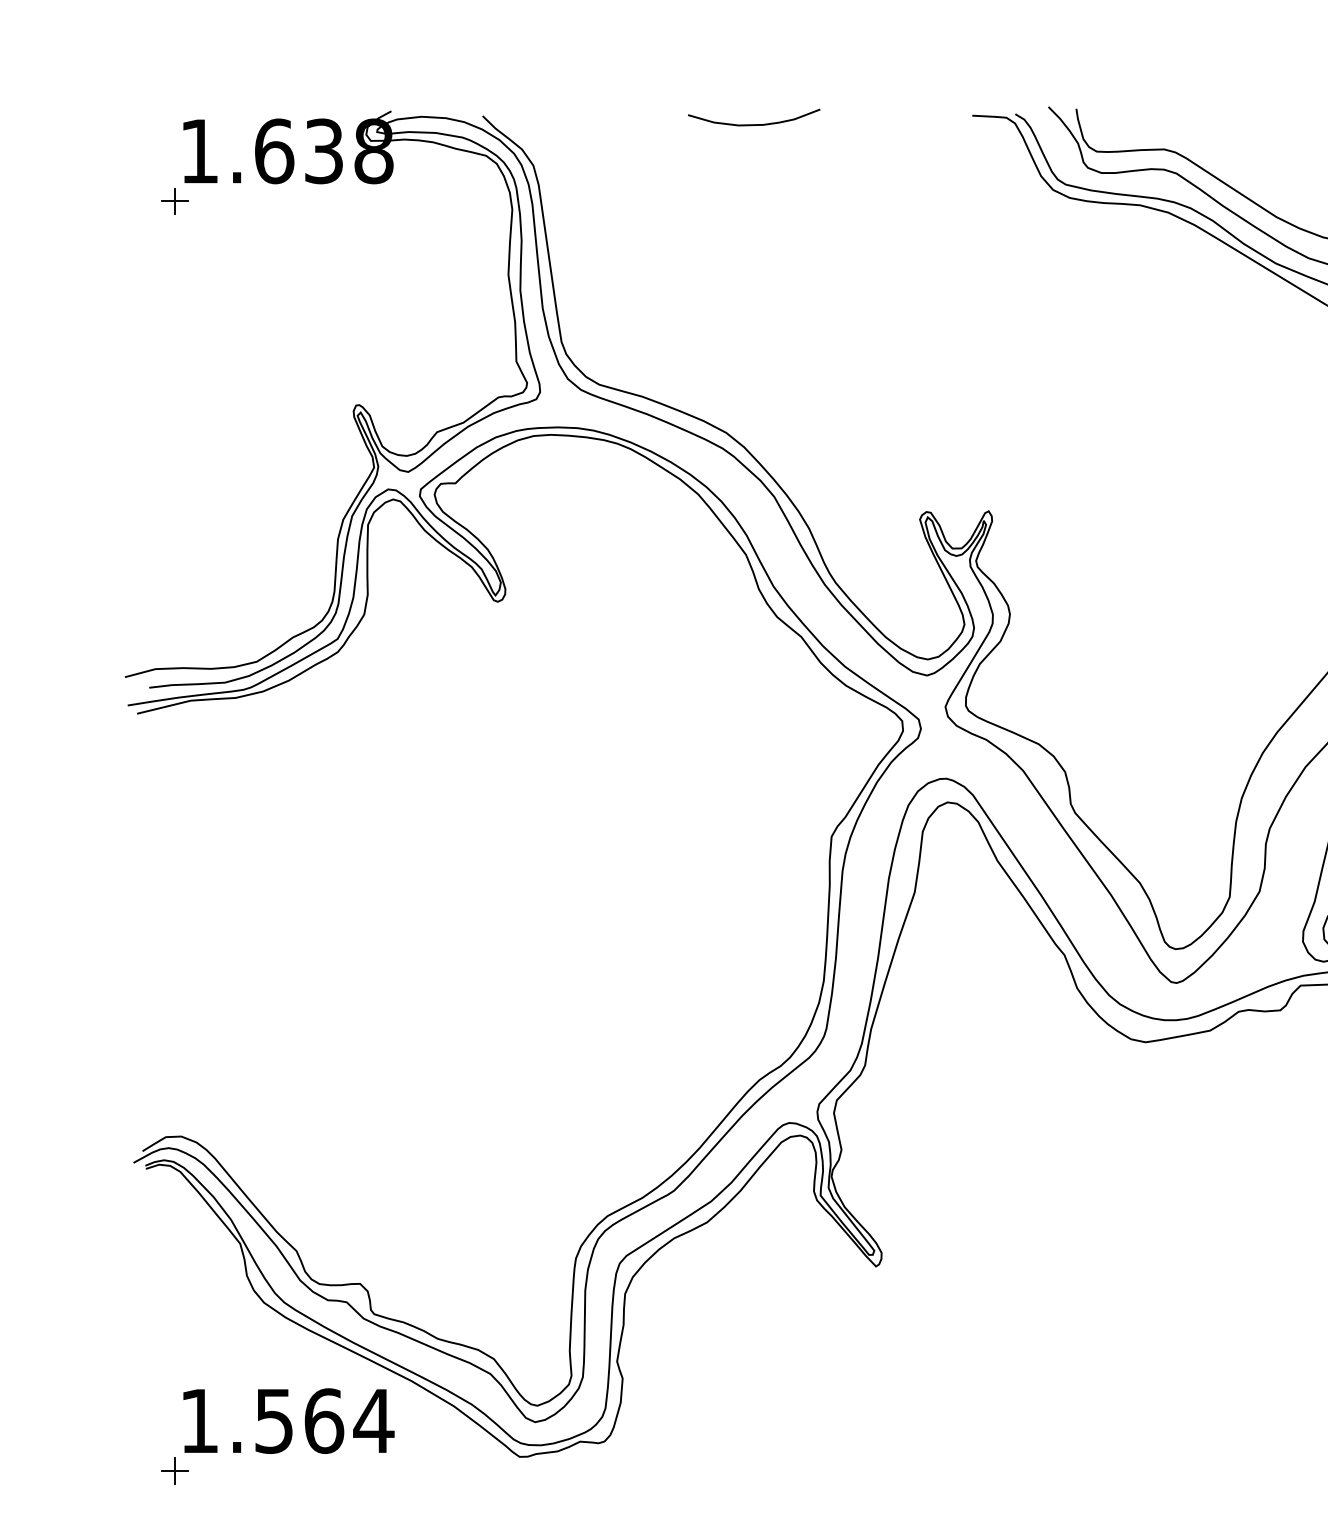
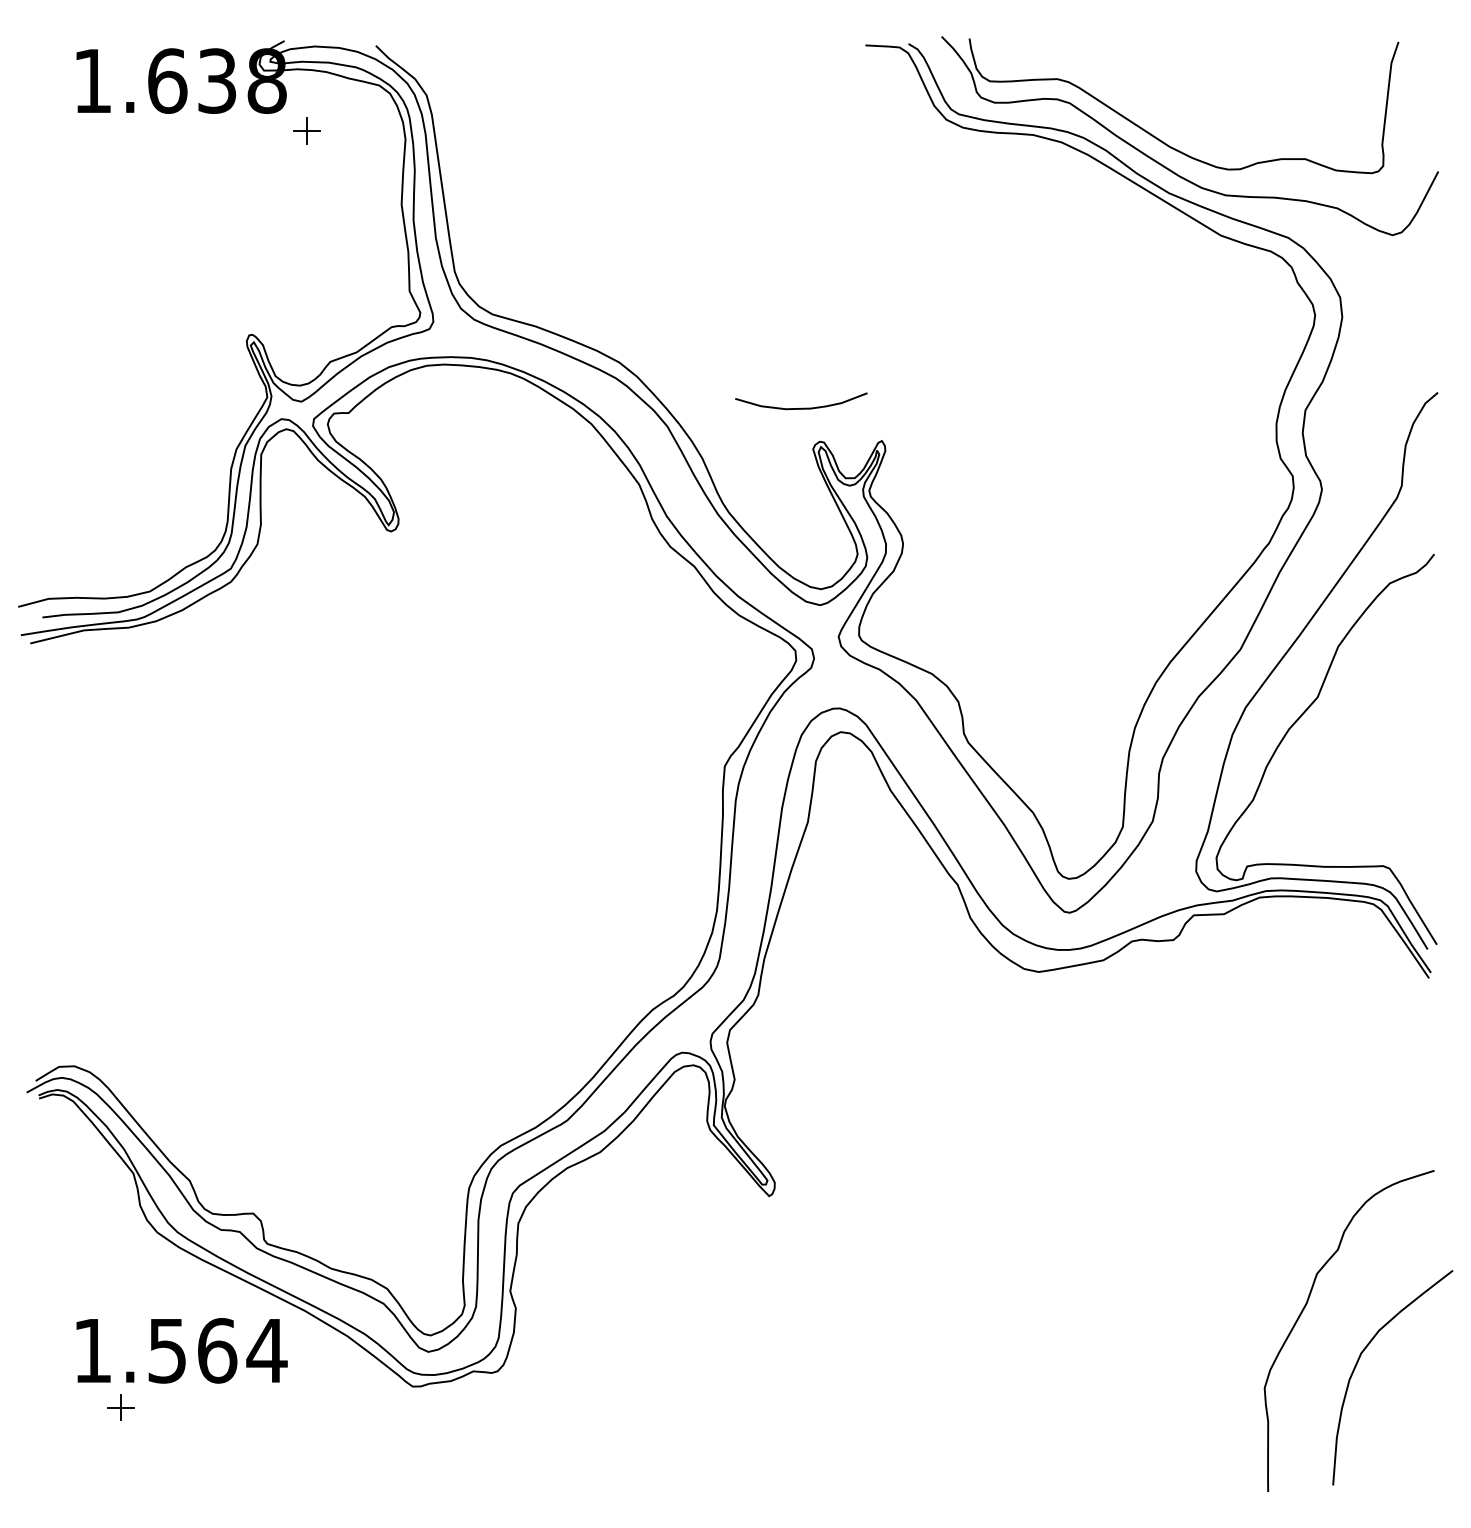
curve: (754, 123) -> (801, 407), moved
part: (174, 200) -> (306, 130), moved
part: (174, 1470) -> (120, 1407), moved

